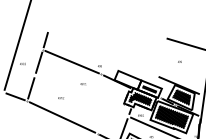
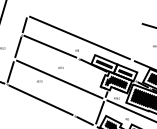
line: (102, 52) -> (79, 37), added
hatch: (127, 80) -> (103, 64), added
line: (81, 95) -> (59, 78), added

